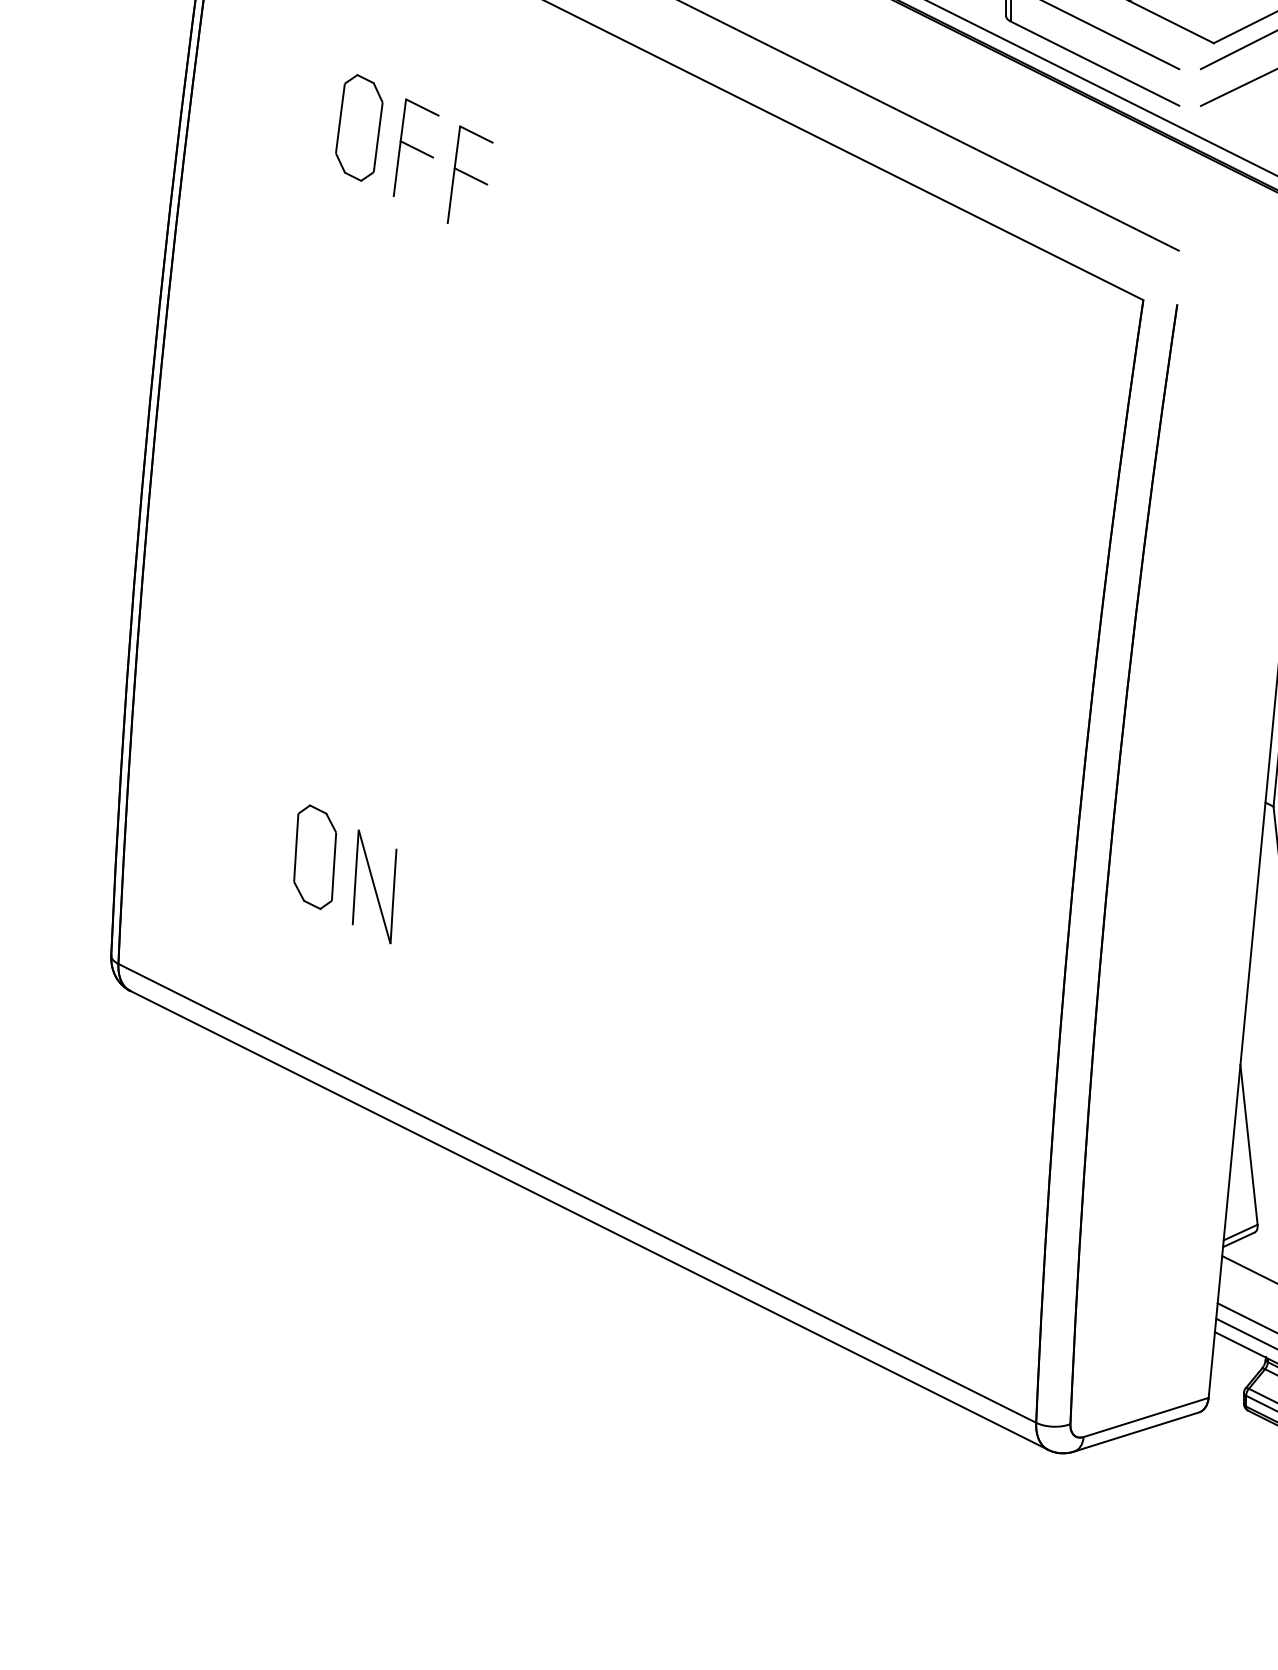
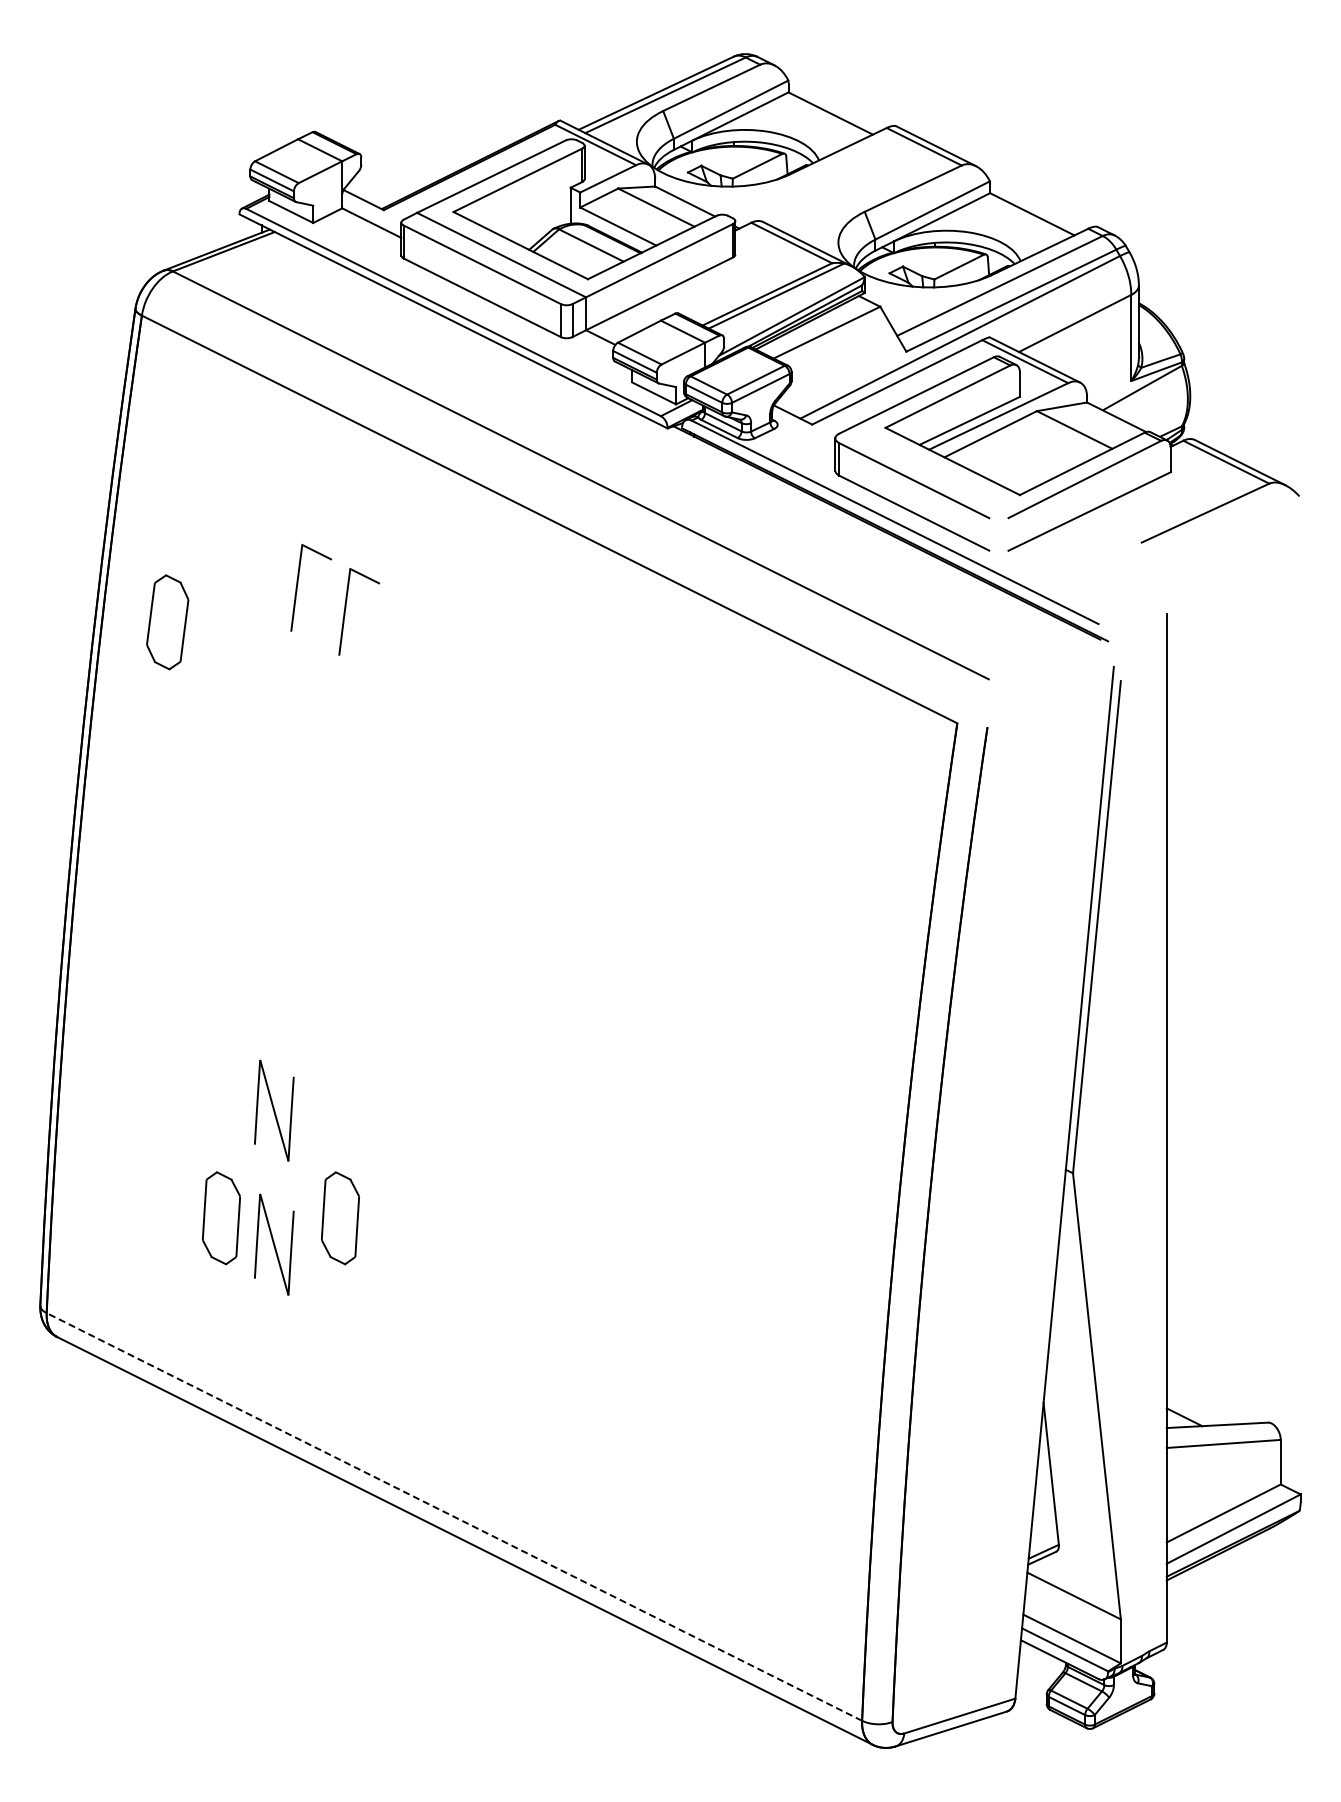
part: (359, 128) -> (167, 622), moved
line: (416, 149) -> (311, 589), removed
line: (470, 176) -> (359, 613), removed
part: (374, 735) -> (274, 1110), added
part: (449, 857) -> (340, 1218), added
line: (577, 1192) -> (454, 1516), solid -> dashed

